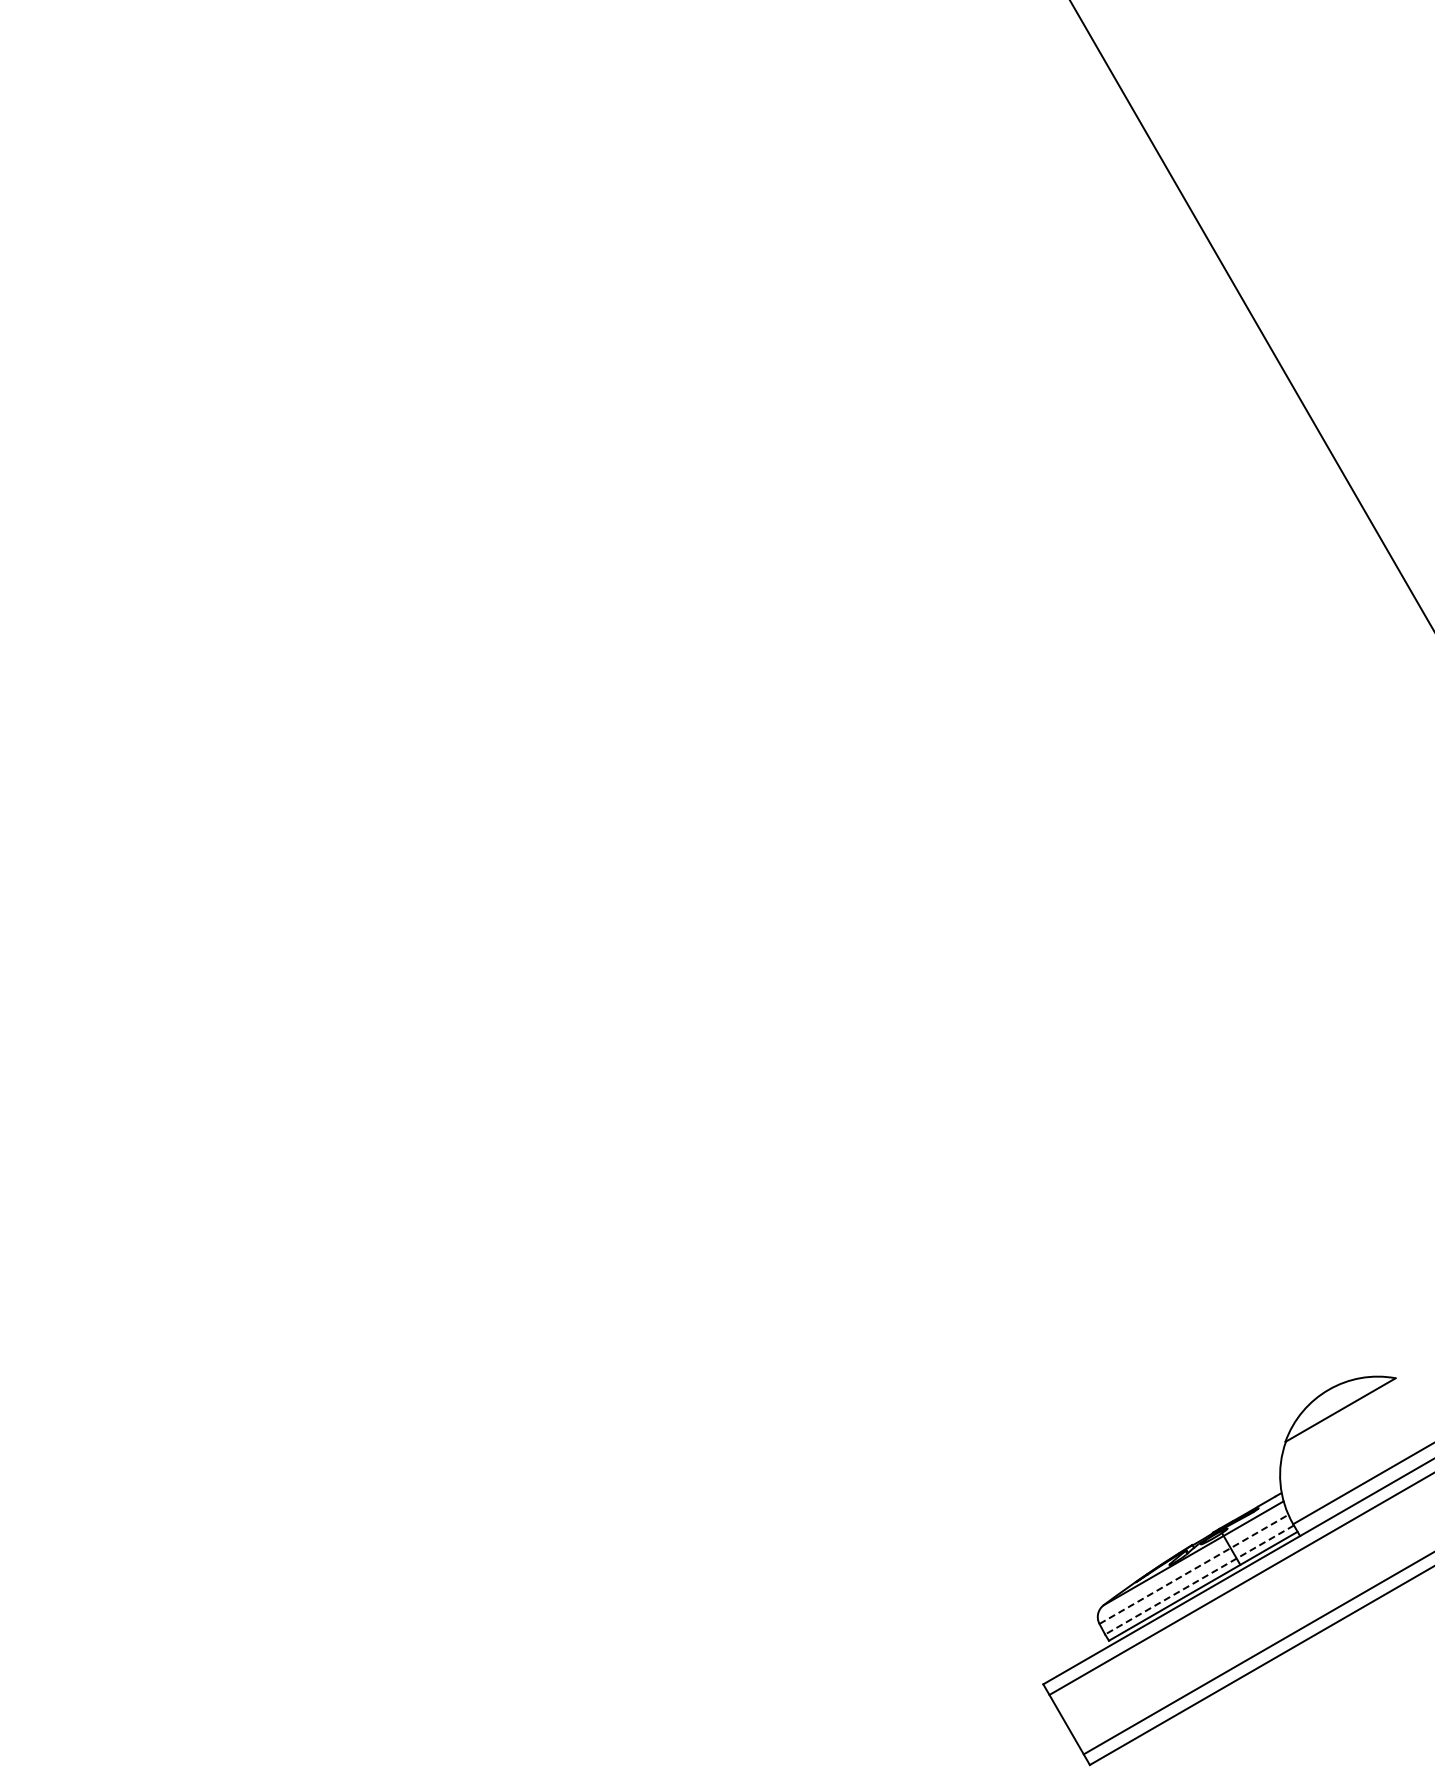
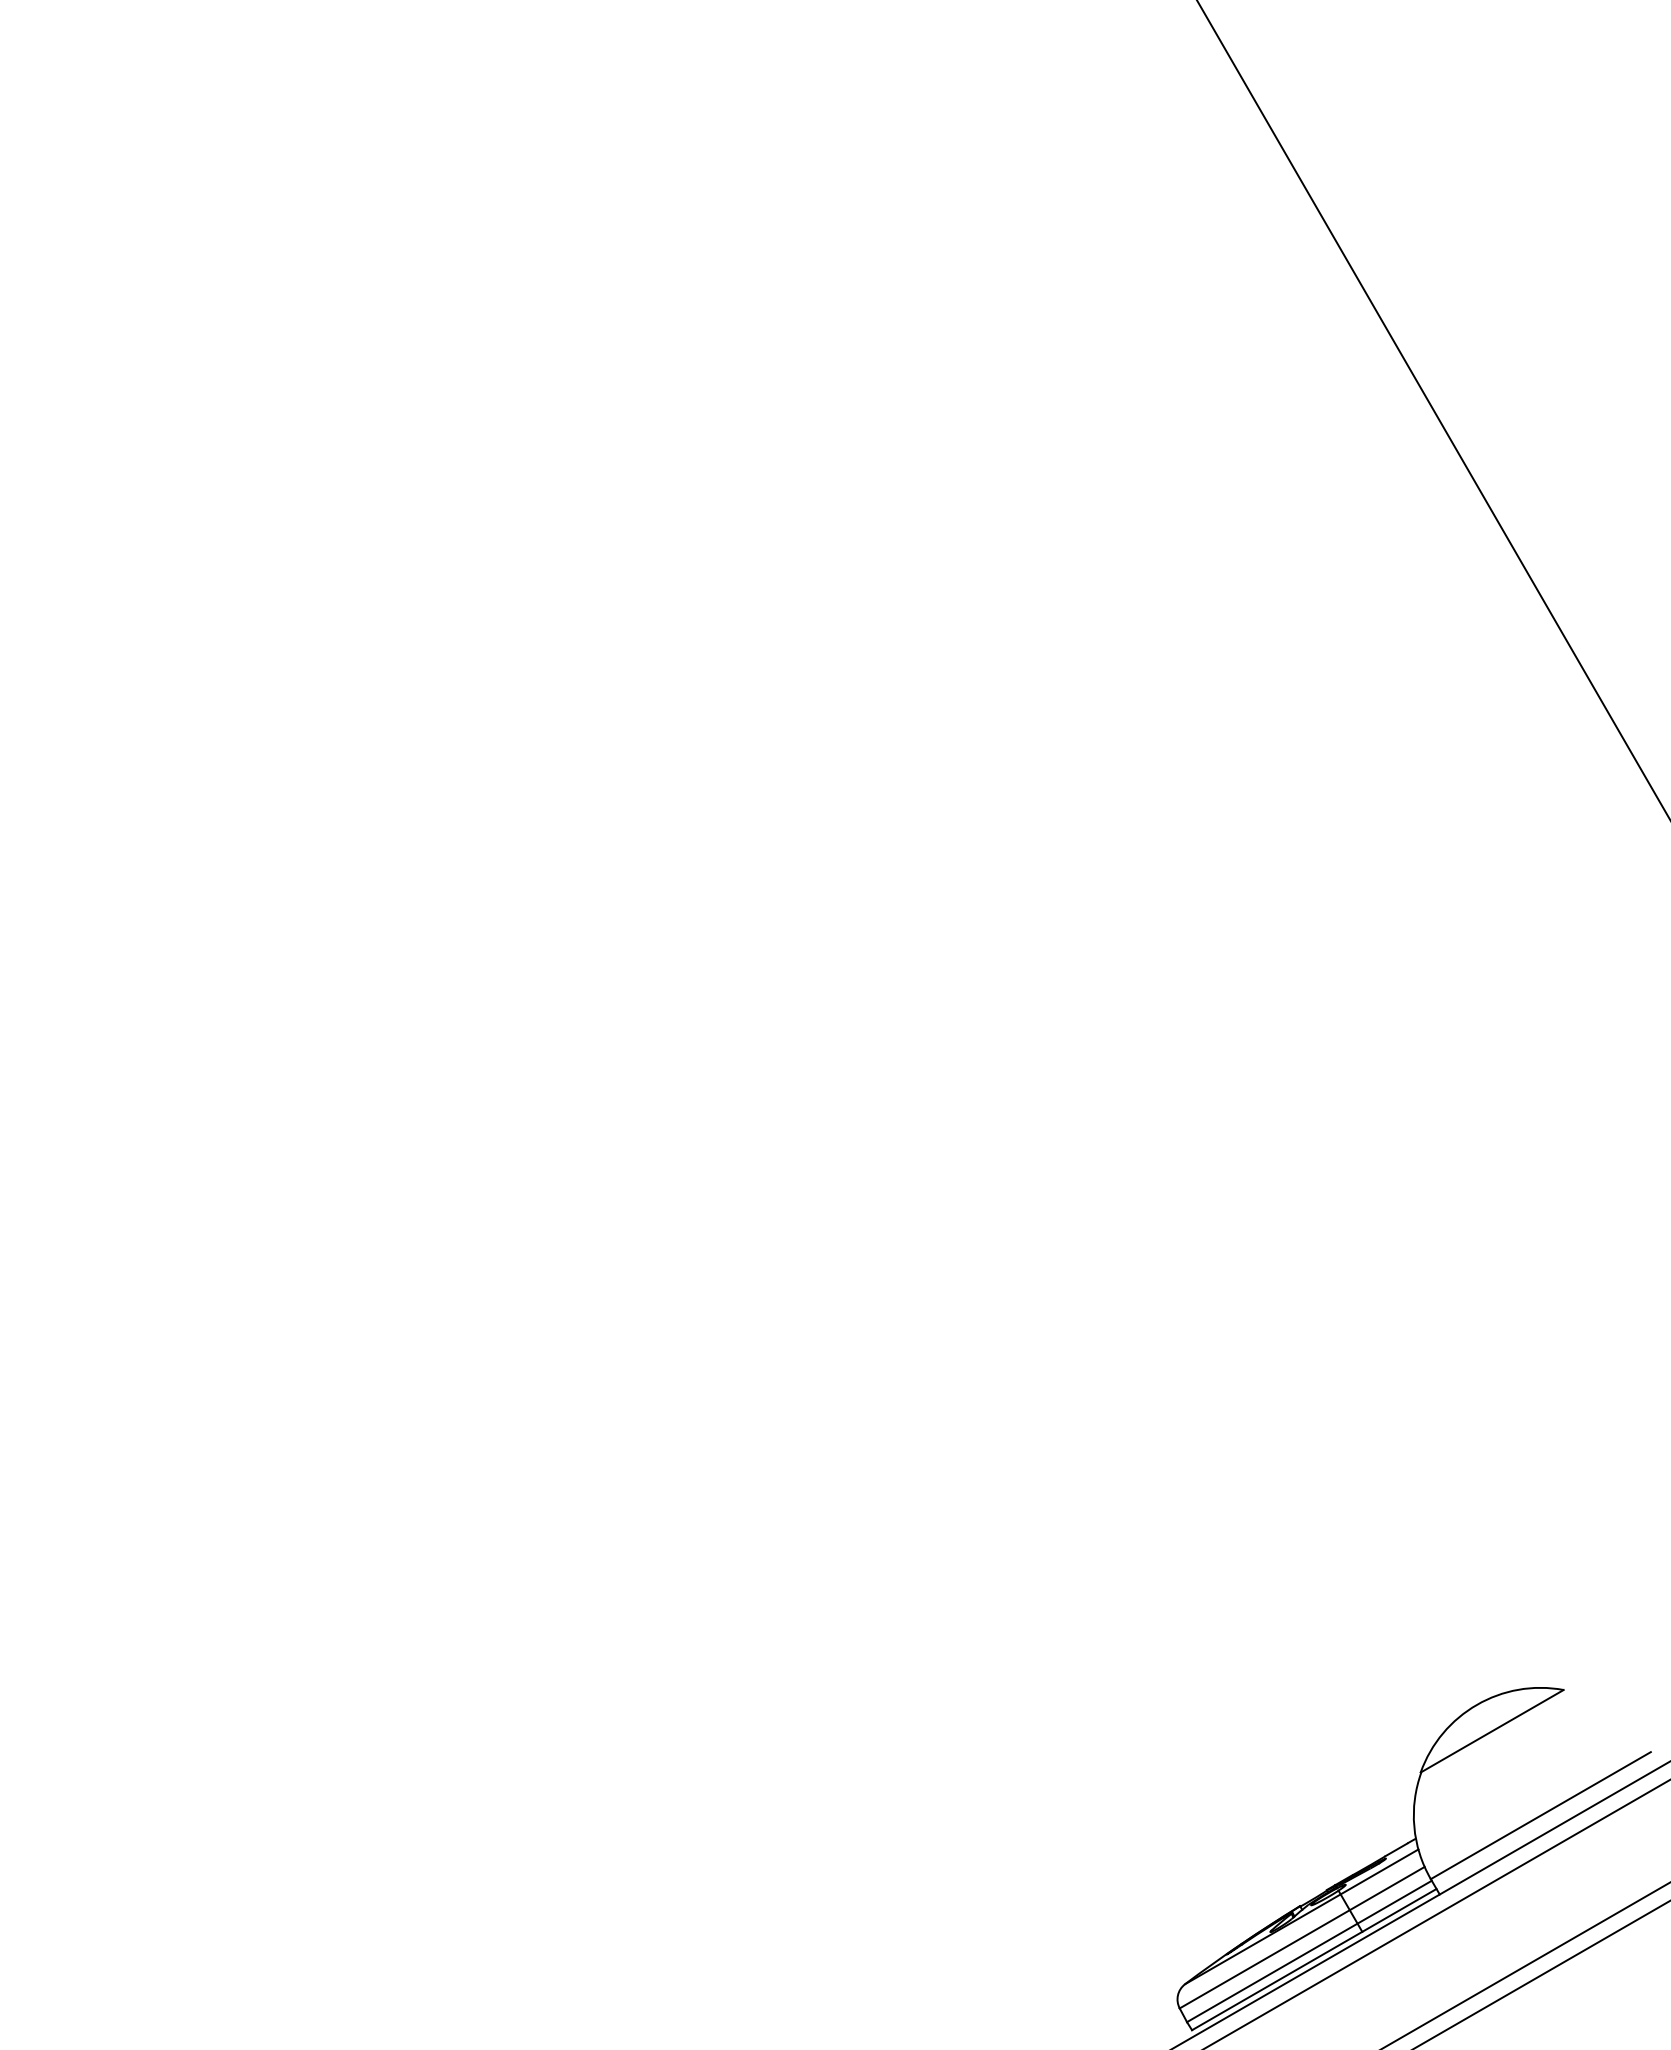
line: (1194, 1569) -> (1302, 1937), dashed -> solid
line: (1199, 1580) -> (1309, 1952), dashed -> solid

